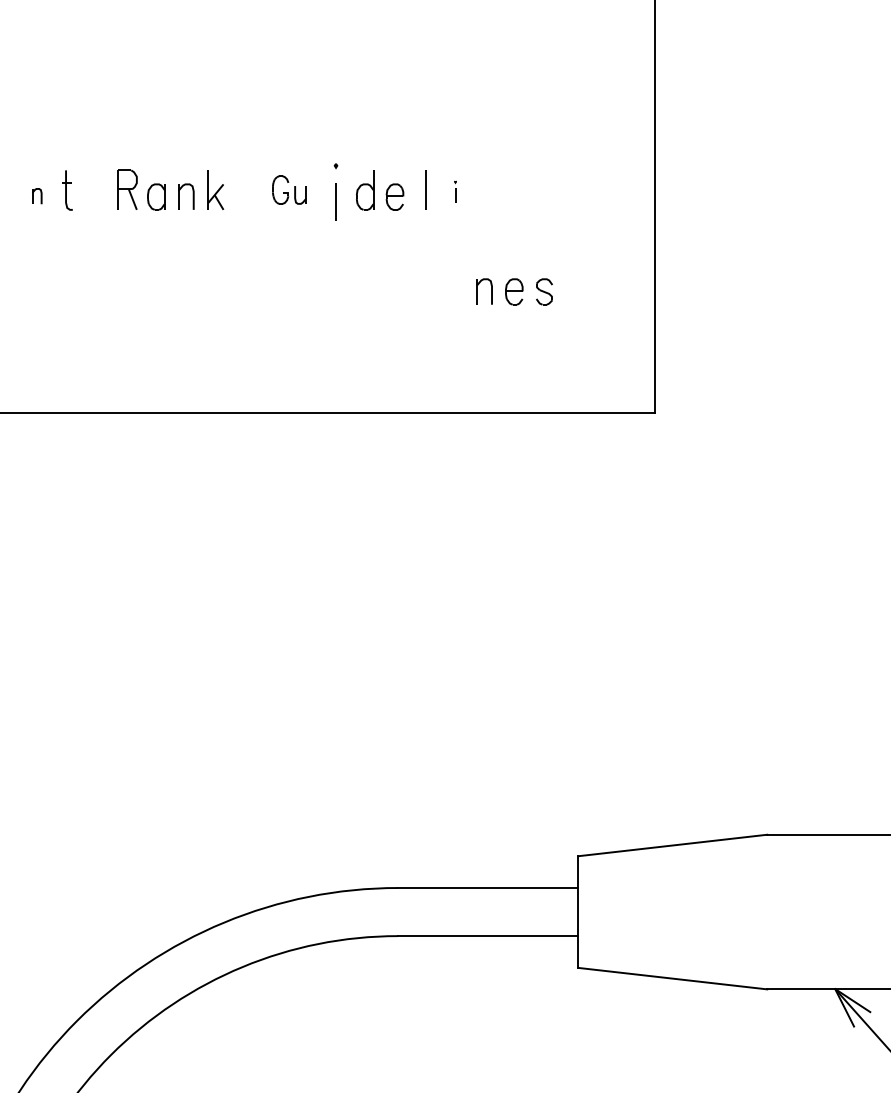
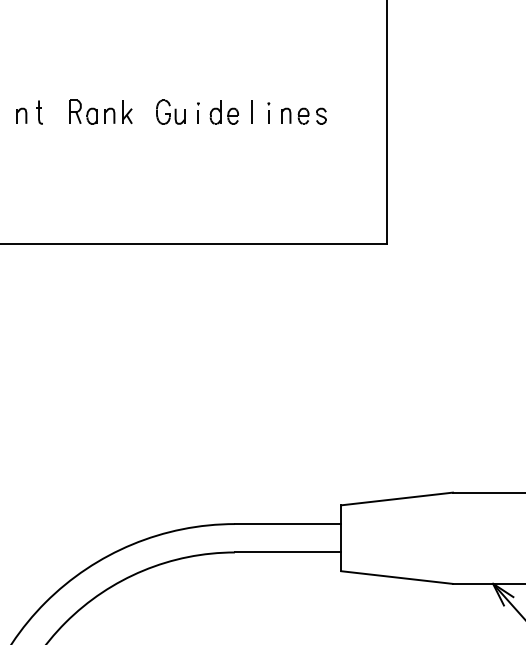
part: (288, 189) -> (170, 111), size x1.43
part: (336, 190) -> (198, 112), size x0.62
part: (454, 190) -> (268, 112), size x1.67
part: (36, 195) -> (21, 115), size x1.67
part: (514, 290) -> (303, 115), moved

